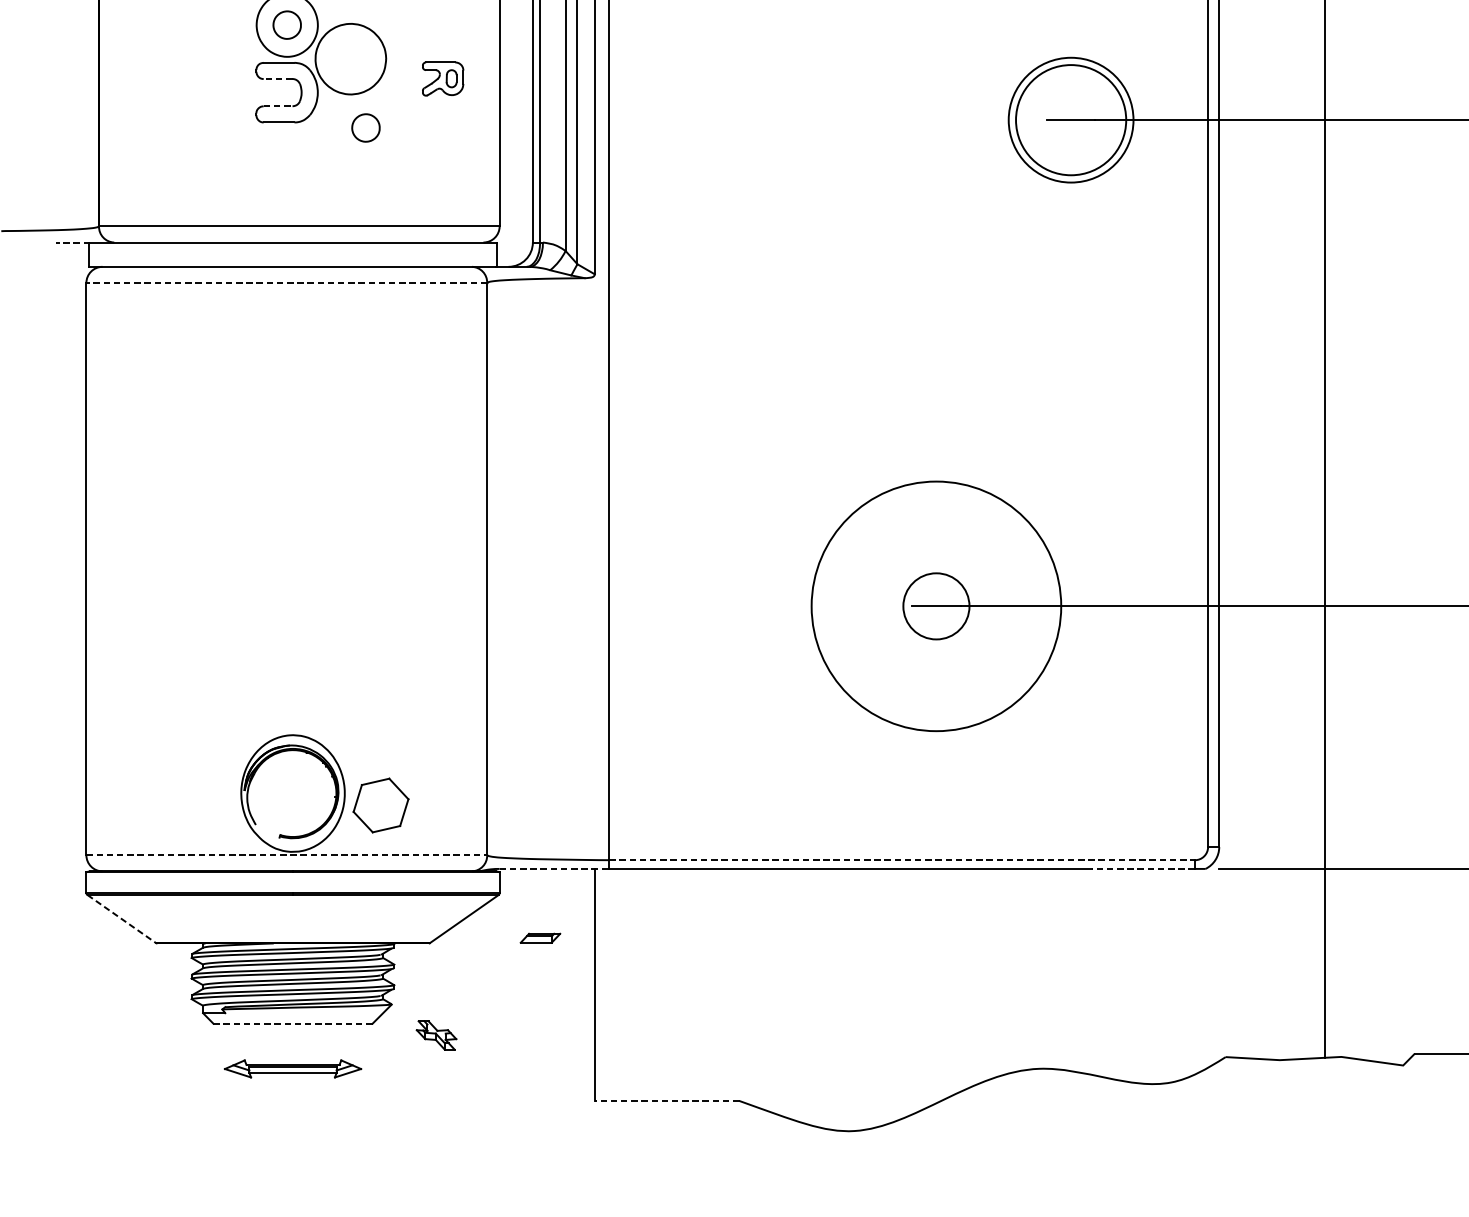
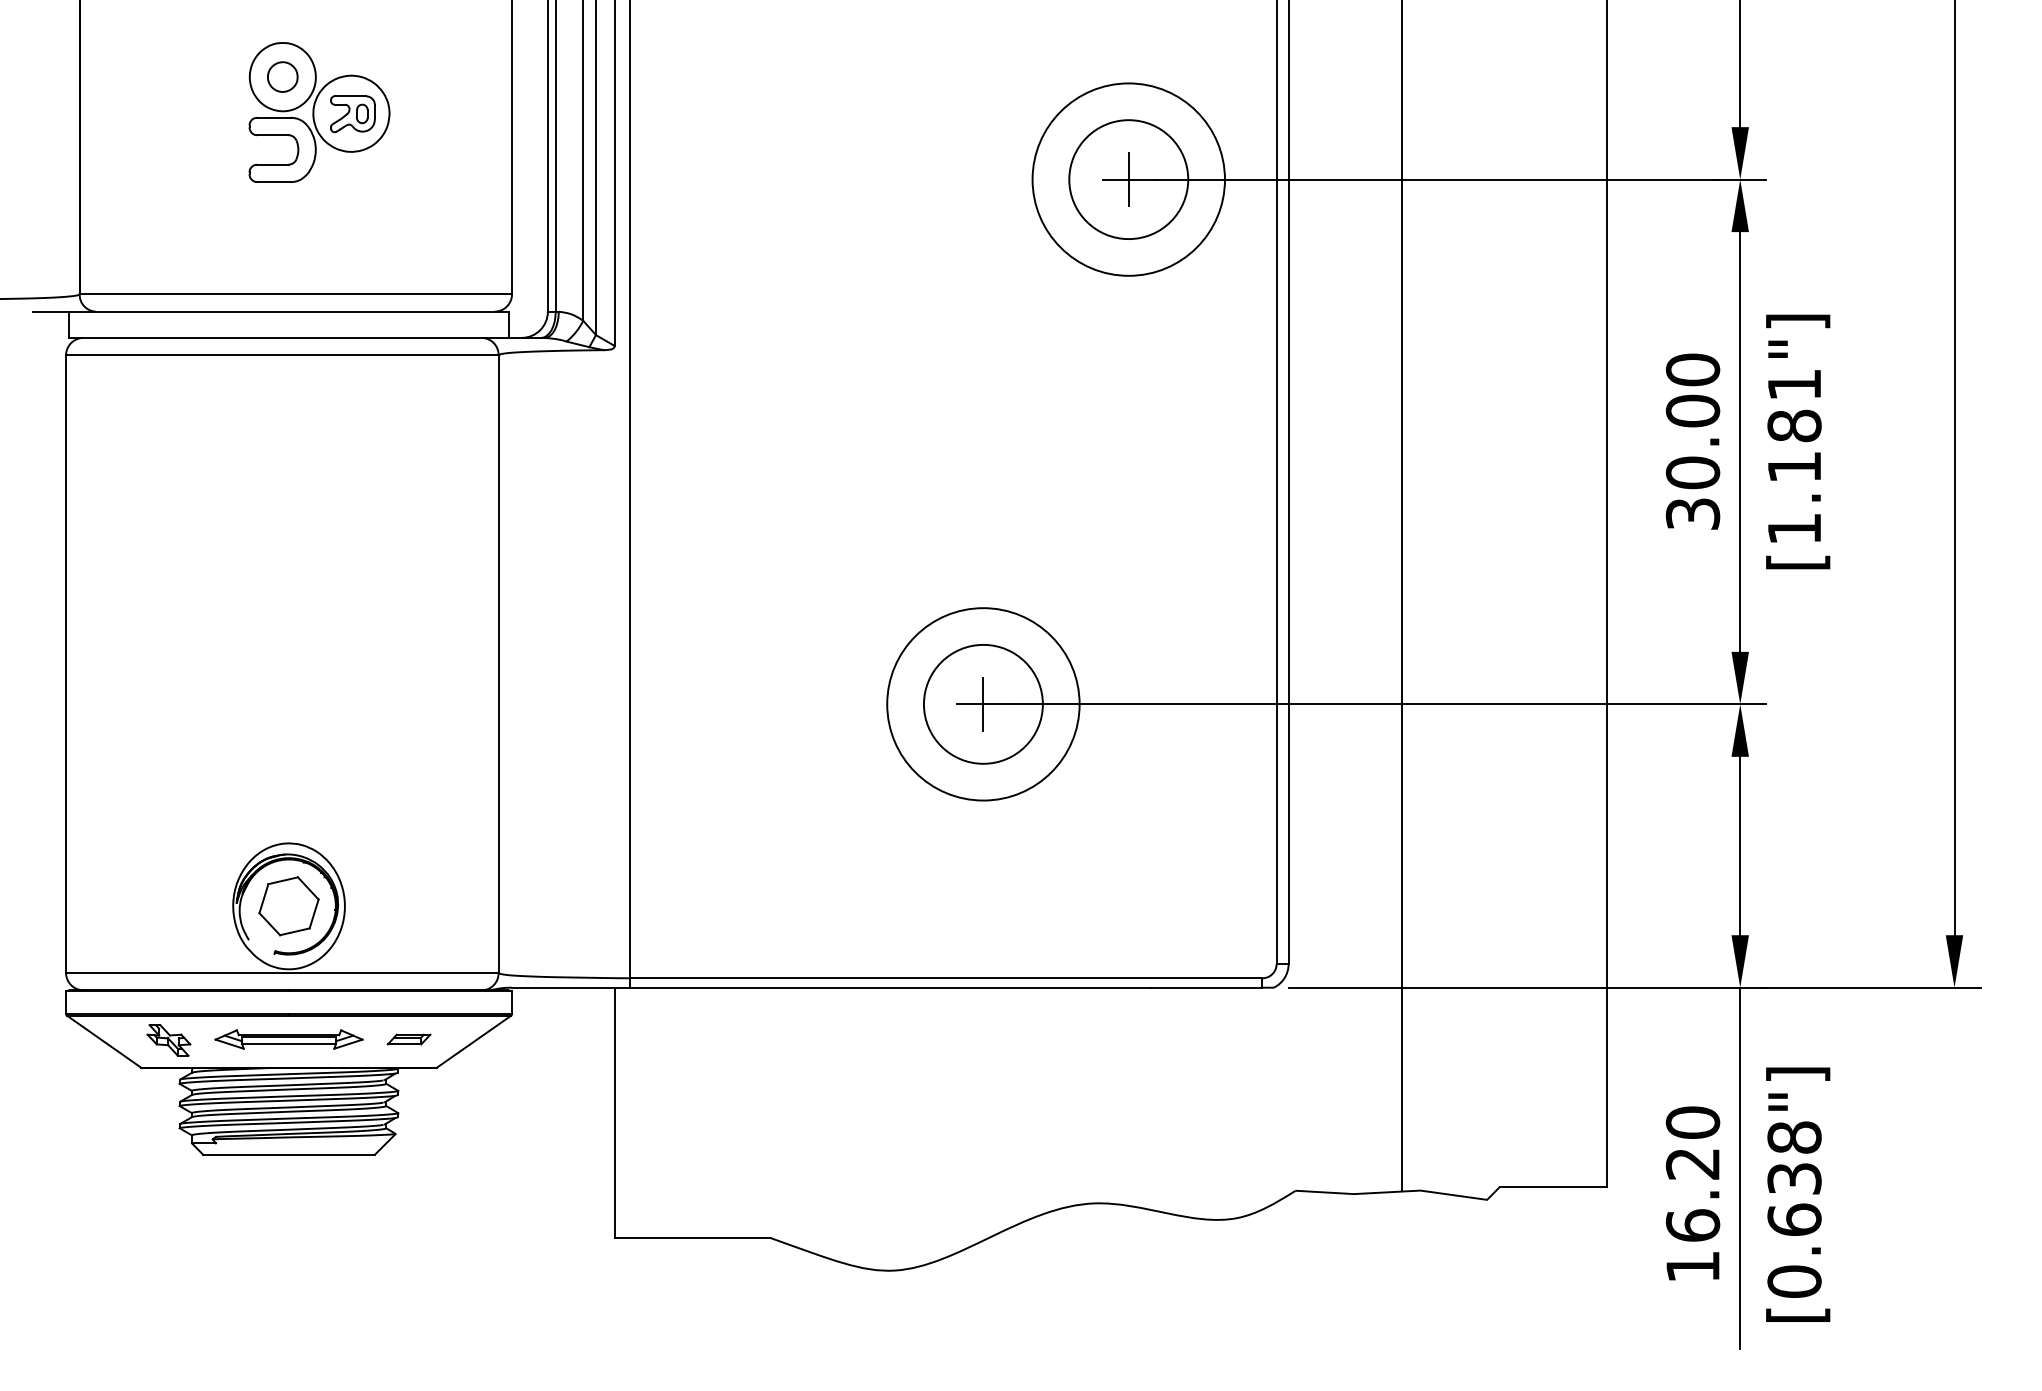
line: (277, 79) -> (272, 135), dashed -> solid
part: (442, 79) -> (352, 114), moved
line: (277, 106) -> (272, 164), dashed -> solid
circle: (1070, 120) -> (1128, 179), size x1.43
line: (1070, 120) -> (1128, 179), added
part: (365, 127) -> (367, 187), removed
line: (72, 242) -> (51, 311), dashed -> solid
line: (286, 283) -> (281, 355), dashed -> solid
circle: (935, 605) -> (982, 703), size x1.67
circle: (936, 606) -> (983, 704), size x0.71
line: (936, 606) -> (983, 704), added
part: (380, 805) -> (288, 906), moved
line: (286, 854) -> (282, 972), dashed -> solid
line: (902, 860) -> (946, 978), dashed -> solid
line: (554, 868) -> (571, 987), dashed -> solid
line: (1143, 868) -> (1206, 987), dashed -> solid
line: (122, 919) -> (104, 1042), dashed -> solid
part: (539, 938) -> (408, 1039), moved
line: (293, 1023) -> (289, 1154), dashed -> solid
part: (436, 1035) -> (168, 1040), moved
part: (292, 1068) -> (288, 1039), moved
line: (667, 1101) -> (693, 1238), dashed -> solid

